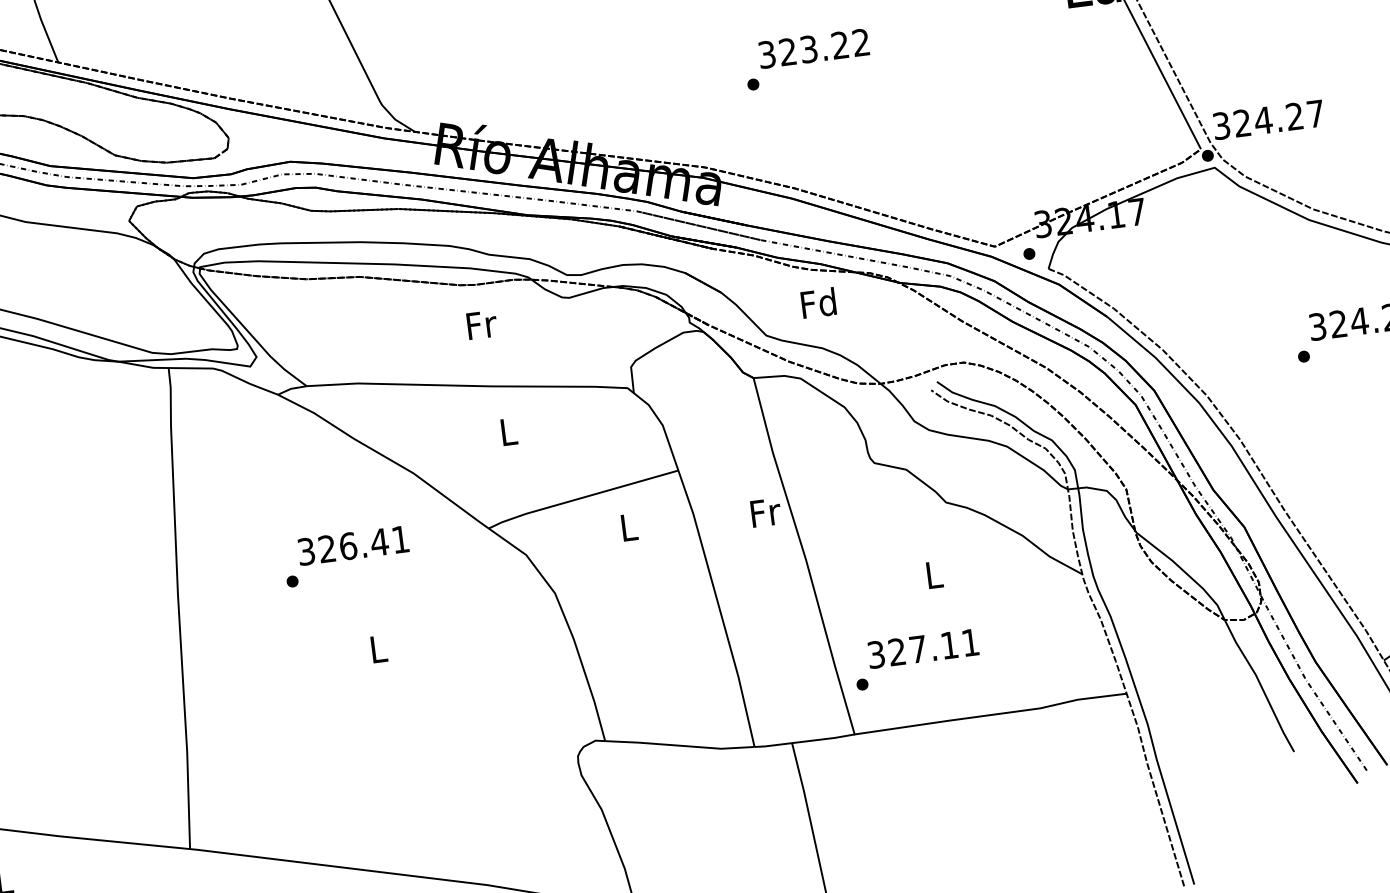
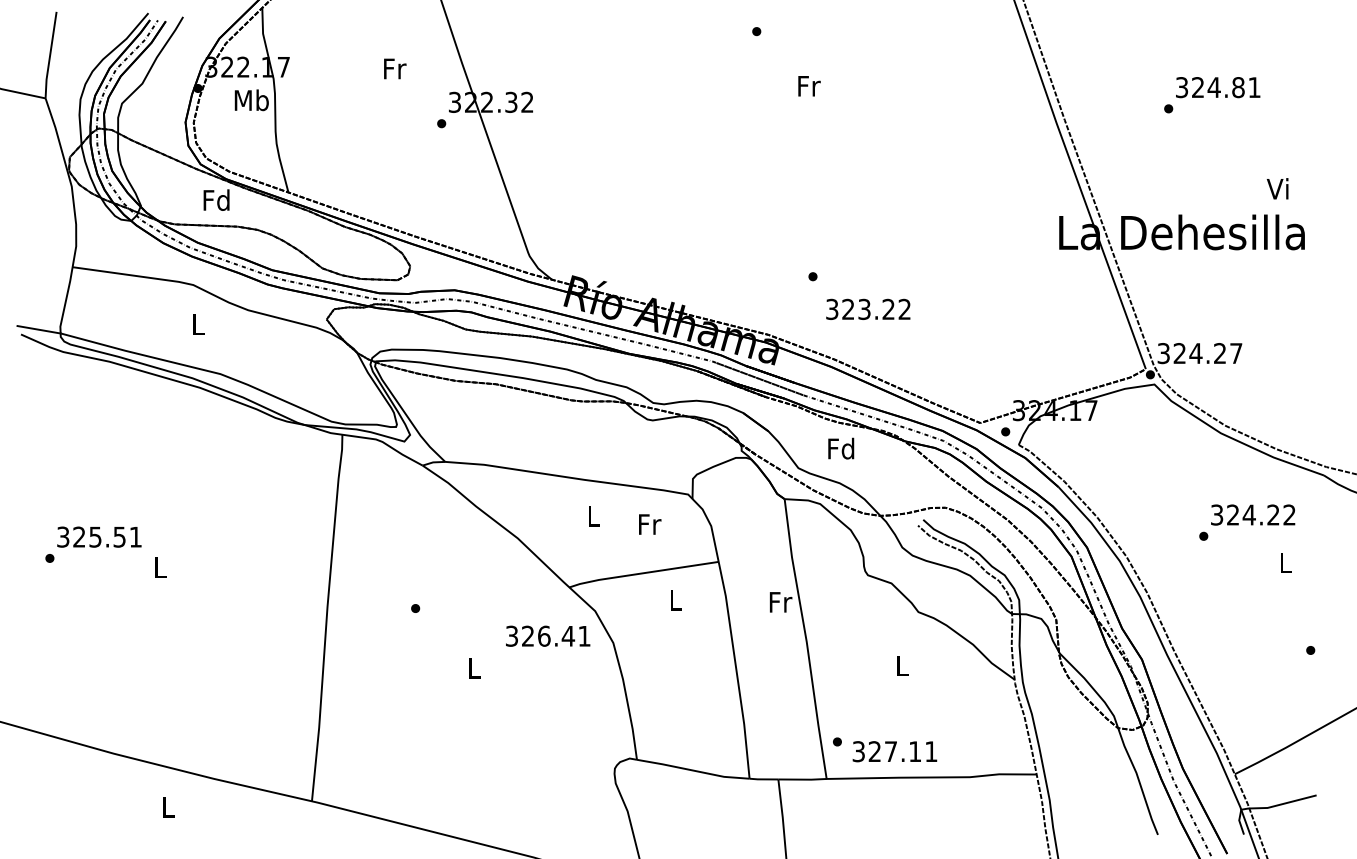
text: (813, 47) -> (868, 308), moved
text: (482, 324) -> (650, 524), moved
text: (353, 544) -> (548, 635), moved
text: (922, 648) -> (894, 751), moved

